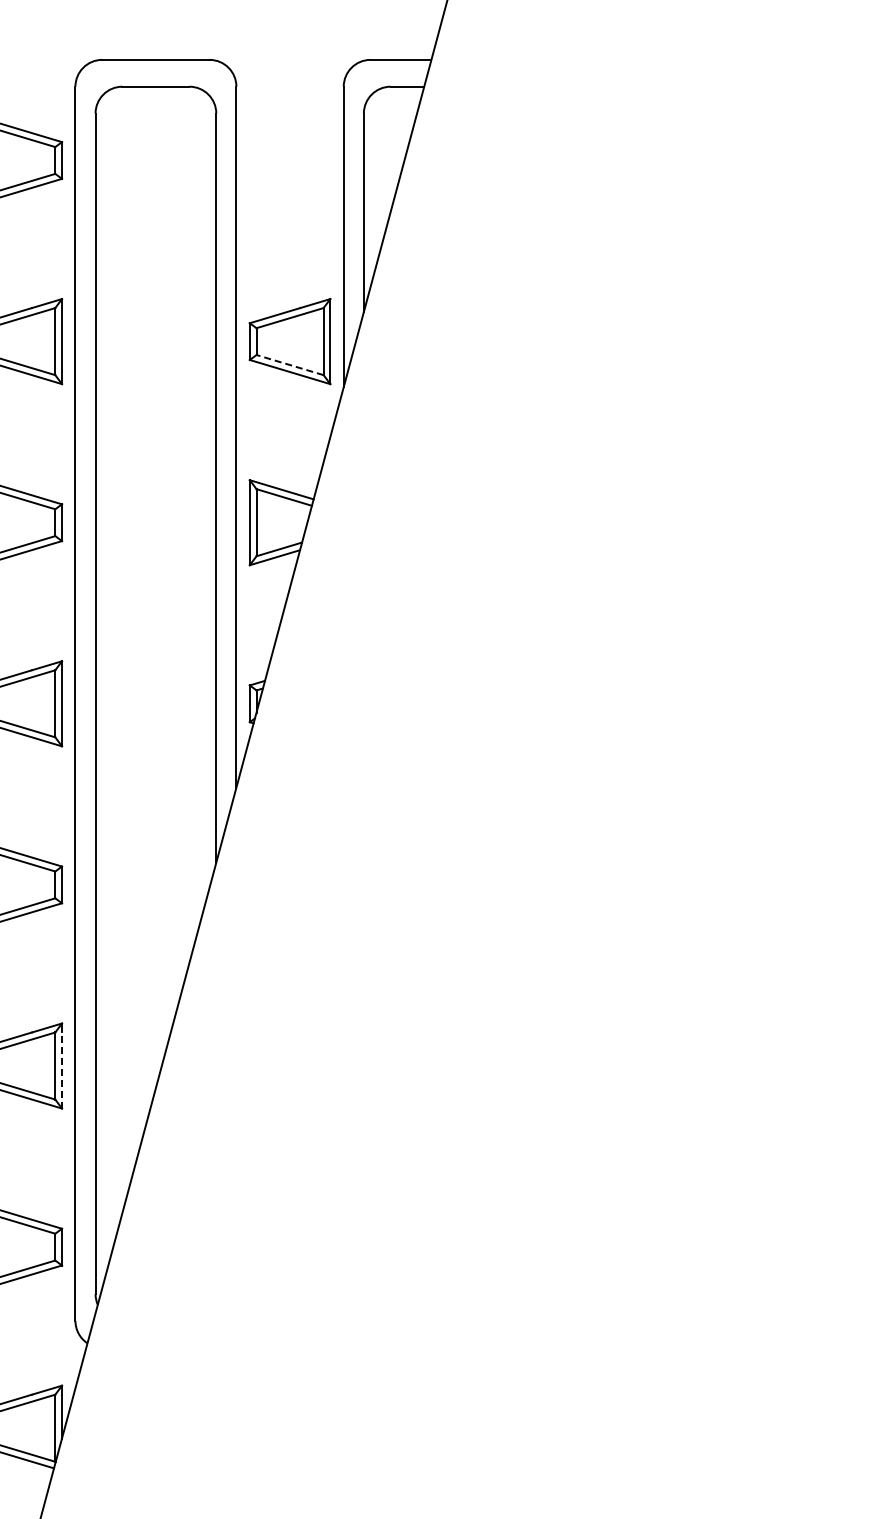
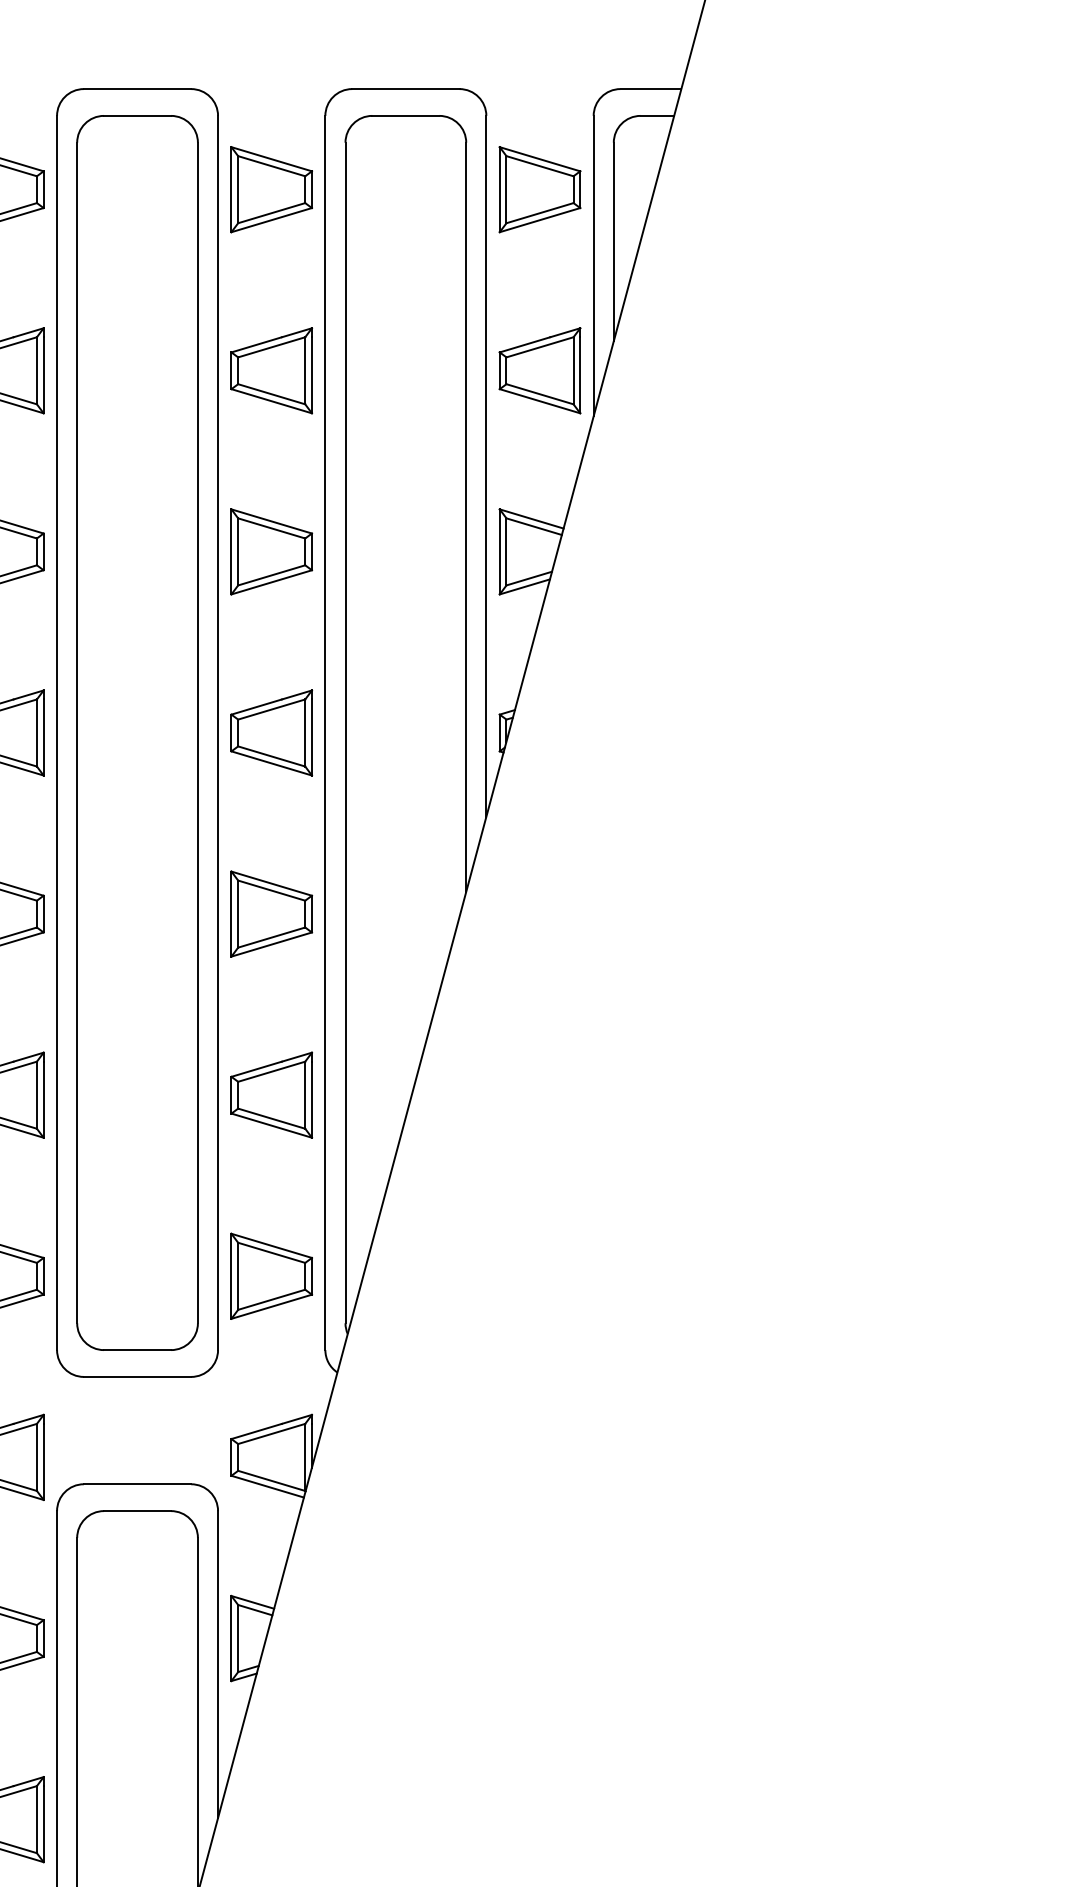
part: (289, 160) -> (539, 189), added
line: (289, 365) -> (539, 394), dashed -> solid
line: (61, 1070) -> (311, 1099), dashed -> solid

